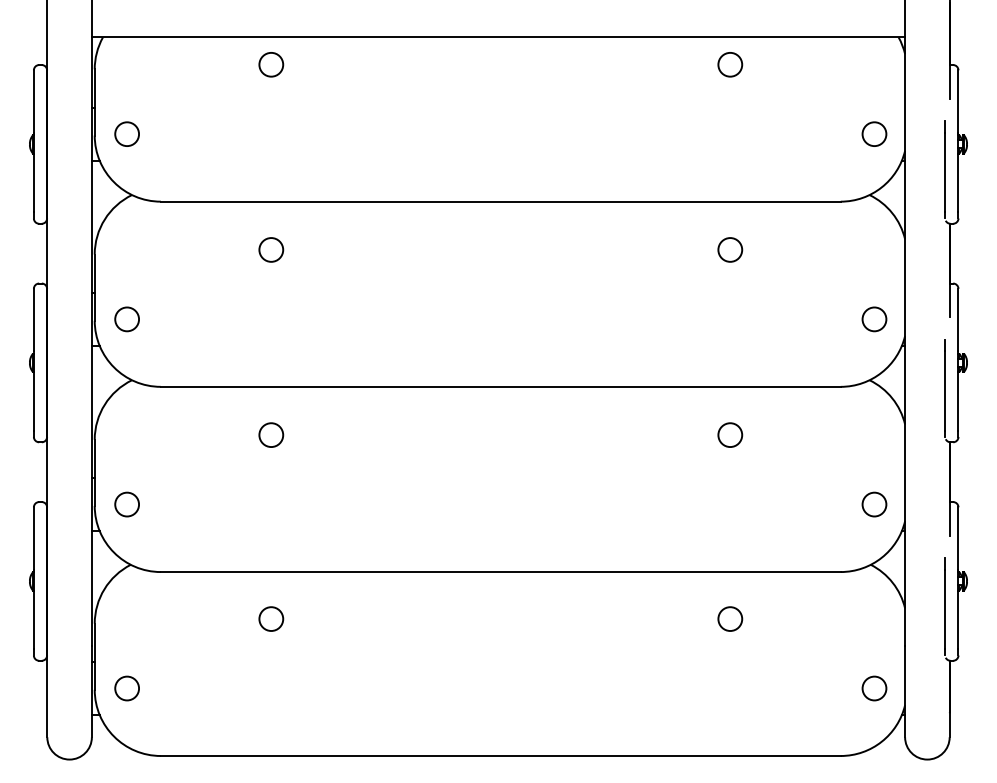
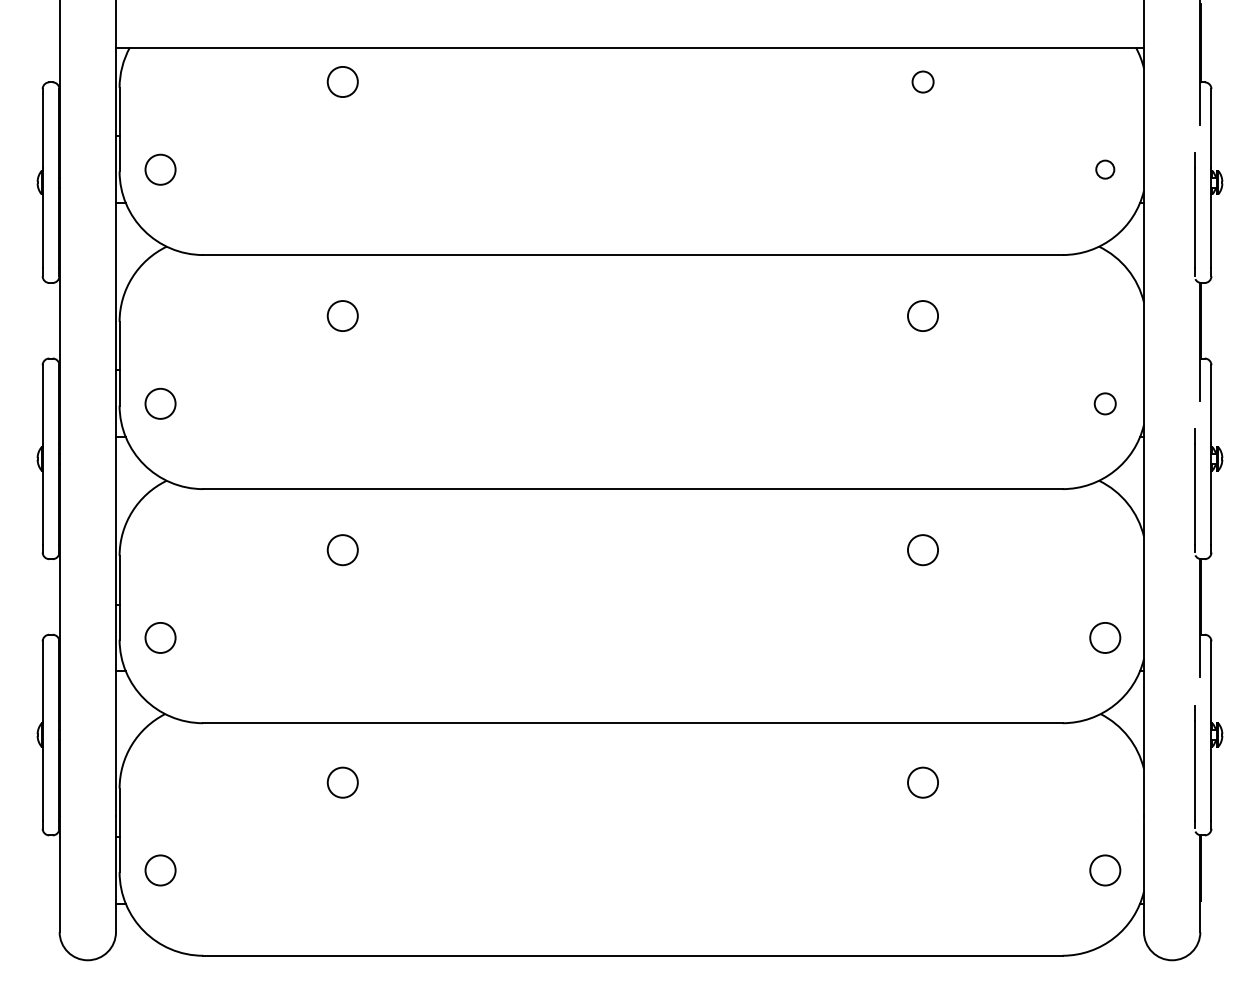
circle: (730, 64) -> (923, 81), size x0.7
circle: (874, 133) -> (1105, 168), size x0.6
circle: (874, 319) -> (1105, 403), size x0.7

